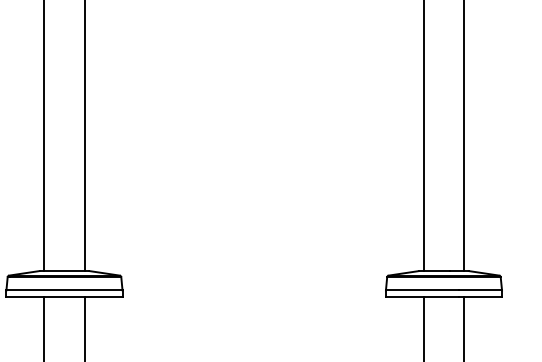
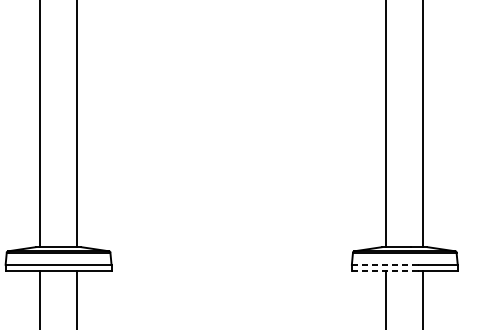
line: (422, 290) -> (385, 264), solid -> dashed
line: (422, 297) -> (385, 271), solid -> dashed

